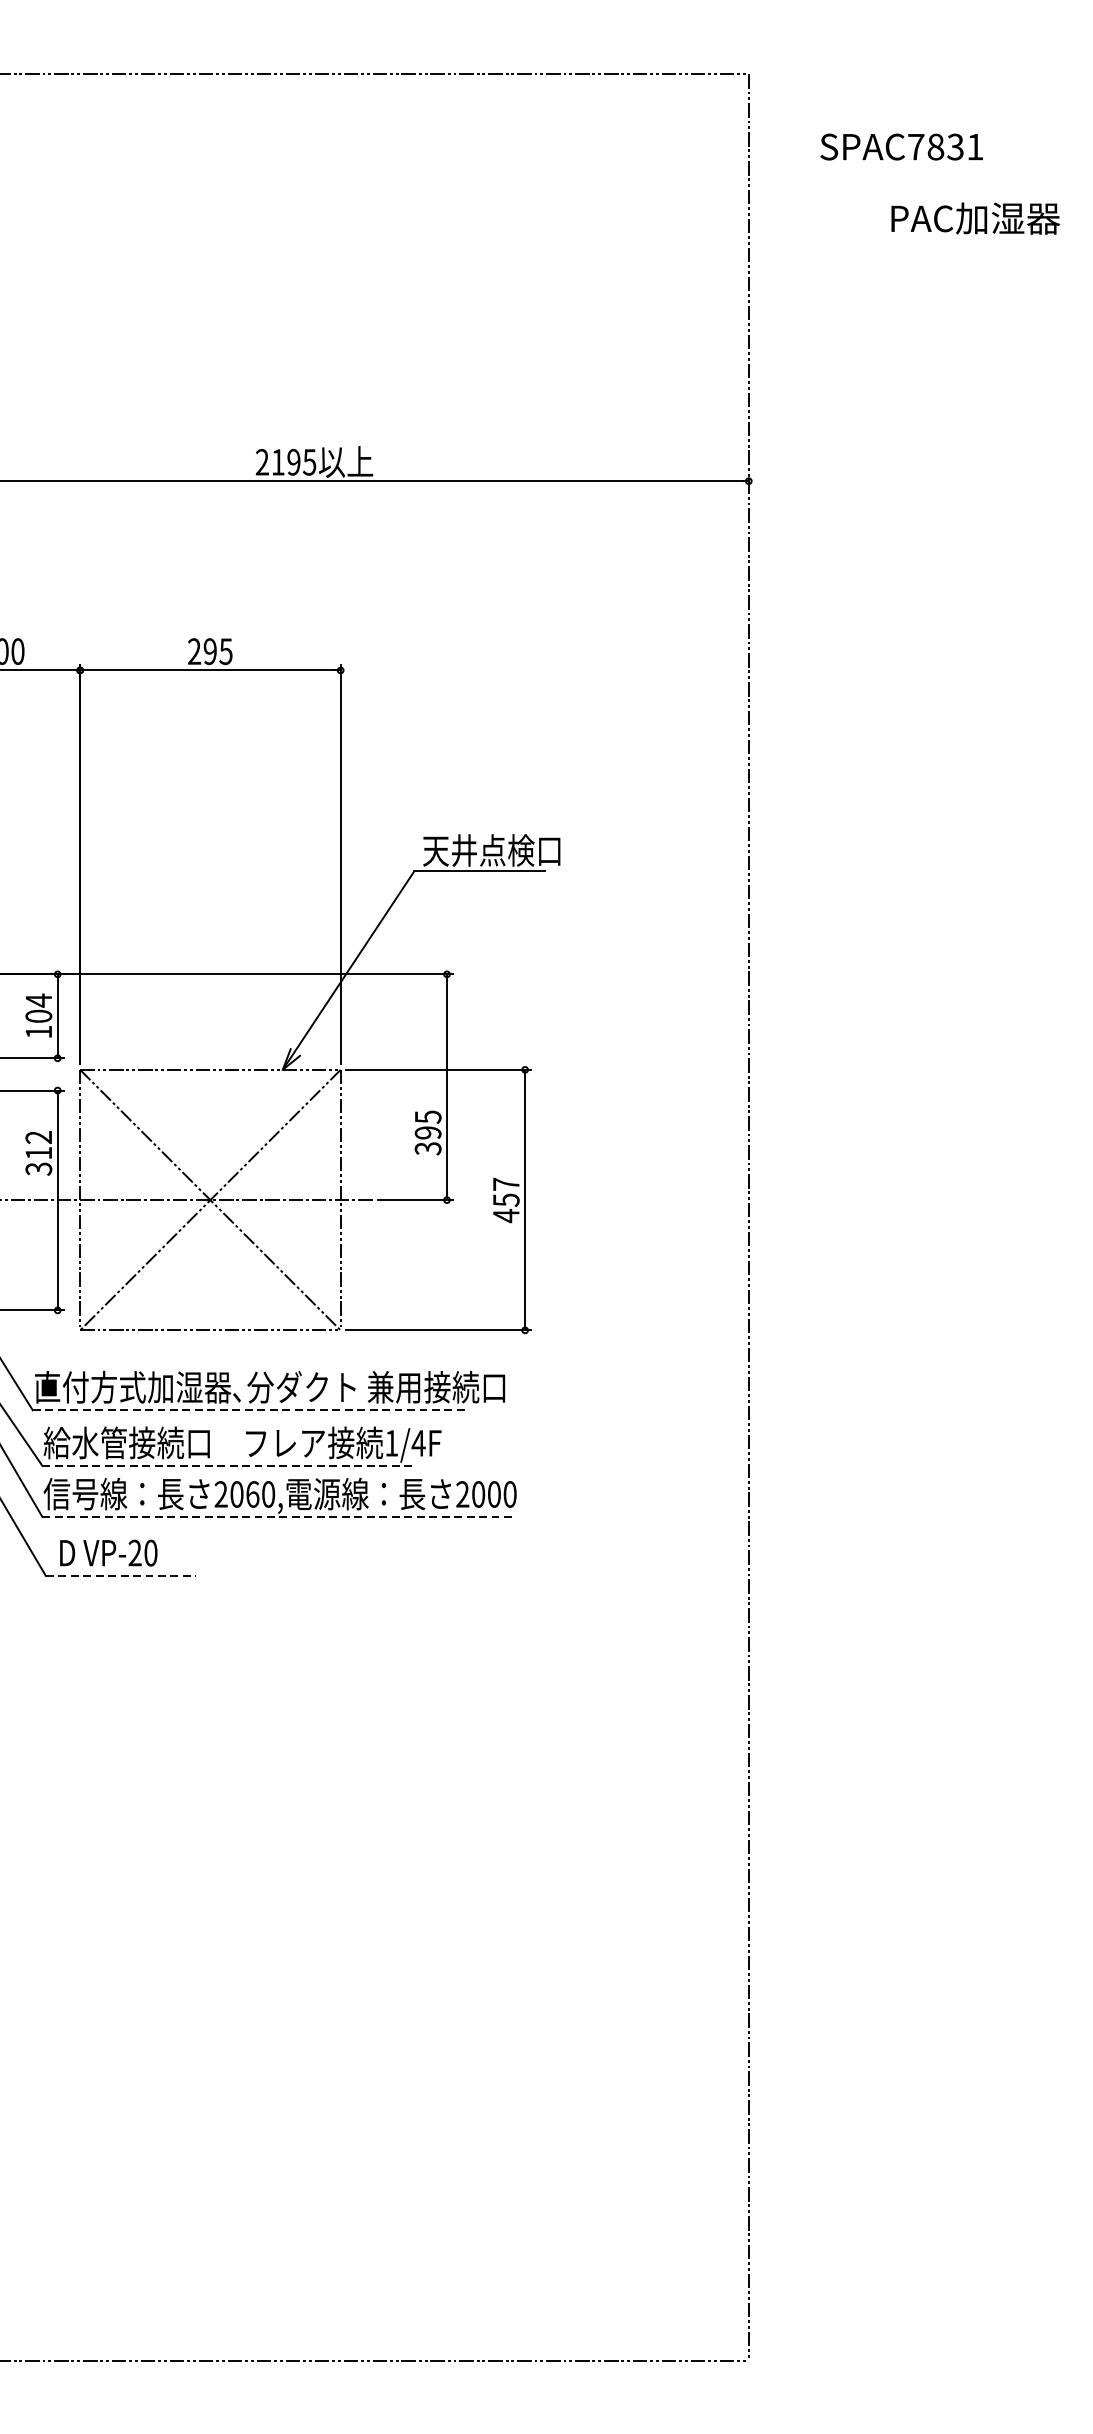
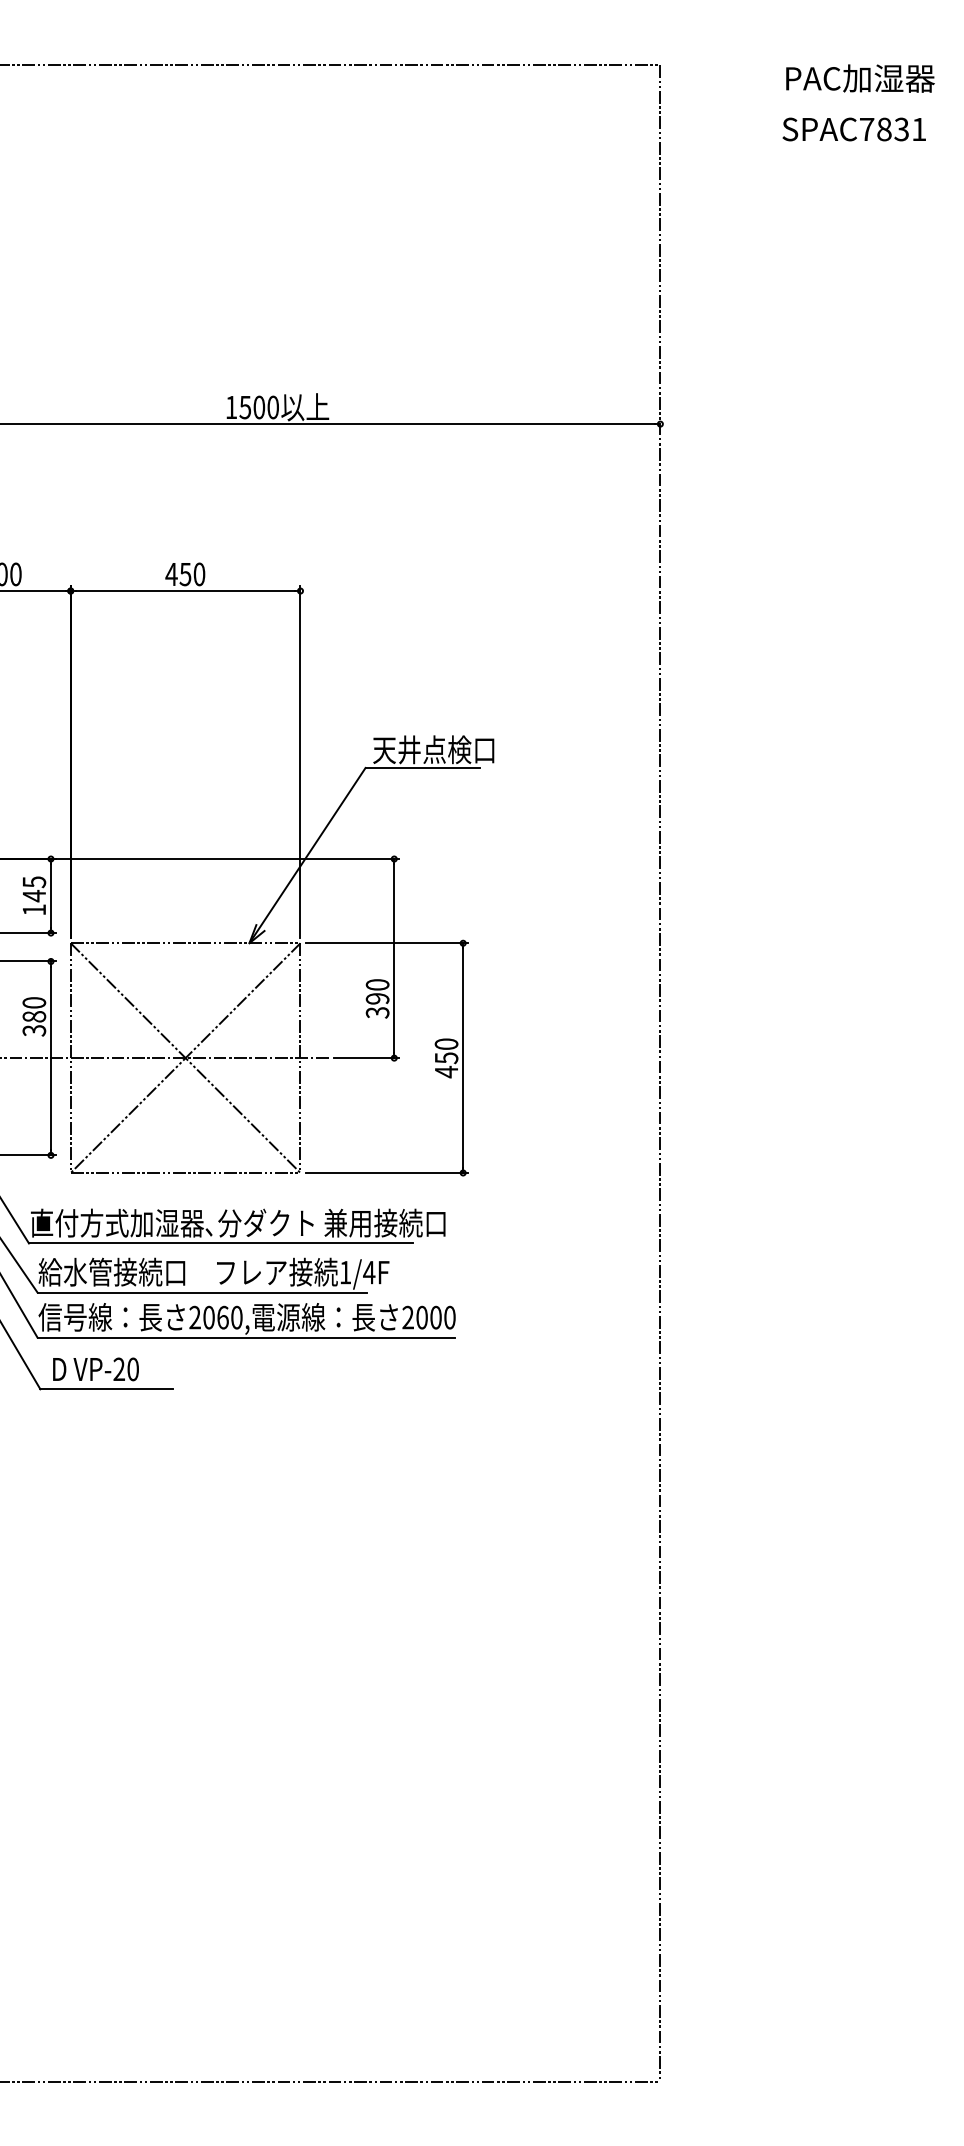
text: (900, 147) -> (853, 129), moved
text: (975, 218) -> (860, 78), moved
text: (285, 462) -> (251, 407), 2195 -> 1500
text: (210, 651) -> (185, 574), 295 -> 450
text: (39, 1008) -> (34, 889), 104 -> 145
text: (427, 1116) -> (377, 984), 395 -> 390
text: (39, 1144) -> (34, 1009), 312 -> 380
text: (506, 1183) -> (446, 1043), 457 -> 450
line: (249, 1410) -> (220, 1243), dashed -> solid
line: (229, 1465) -> (202, 1292), dashed -> solid
line: (279, 1516) -> (246, 1337), dashed -> solid
line: (121, 1575) -> (107, 1389), dashed -> solid

